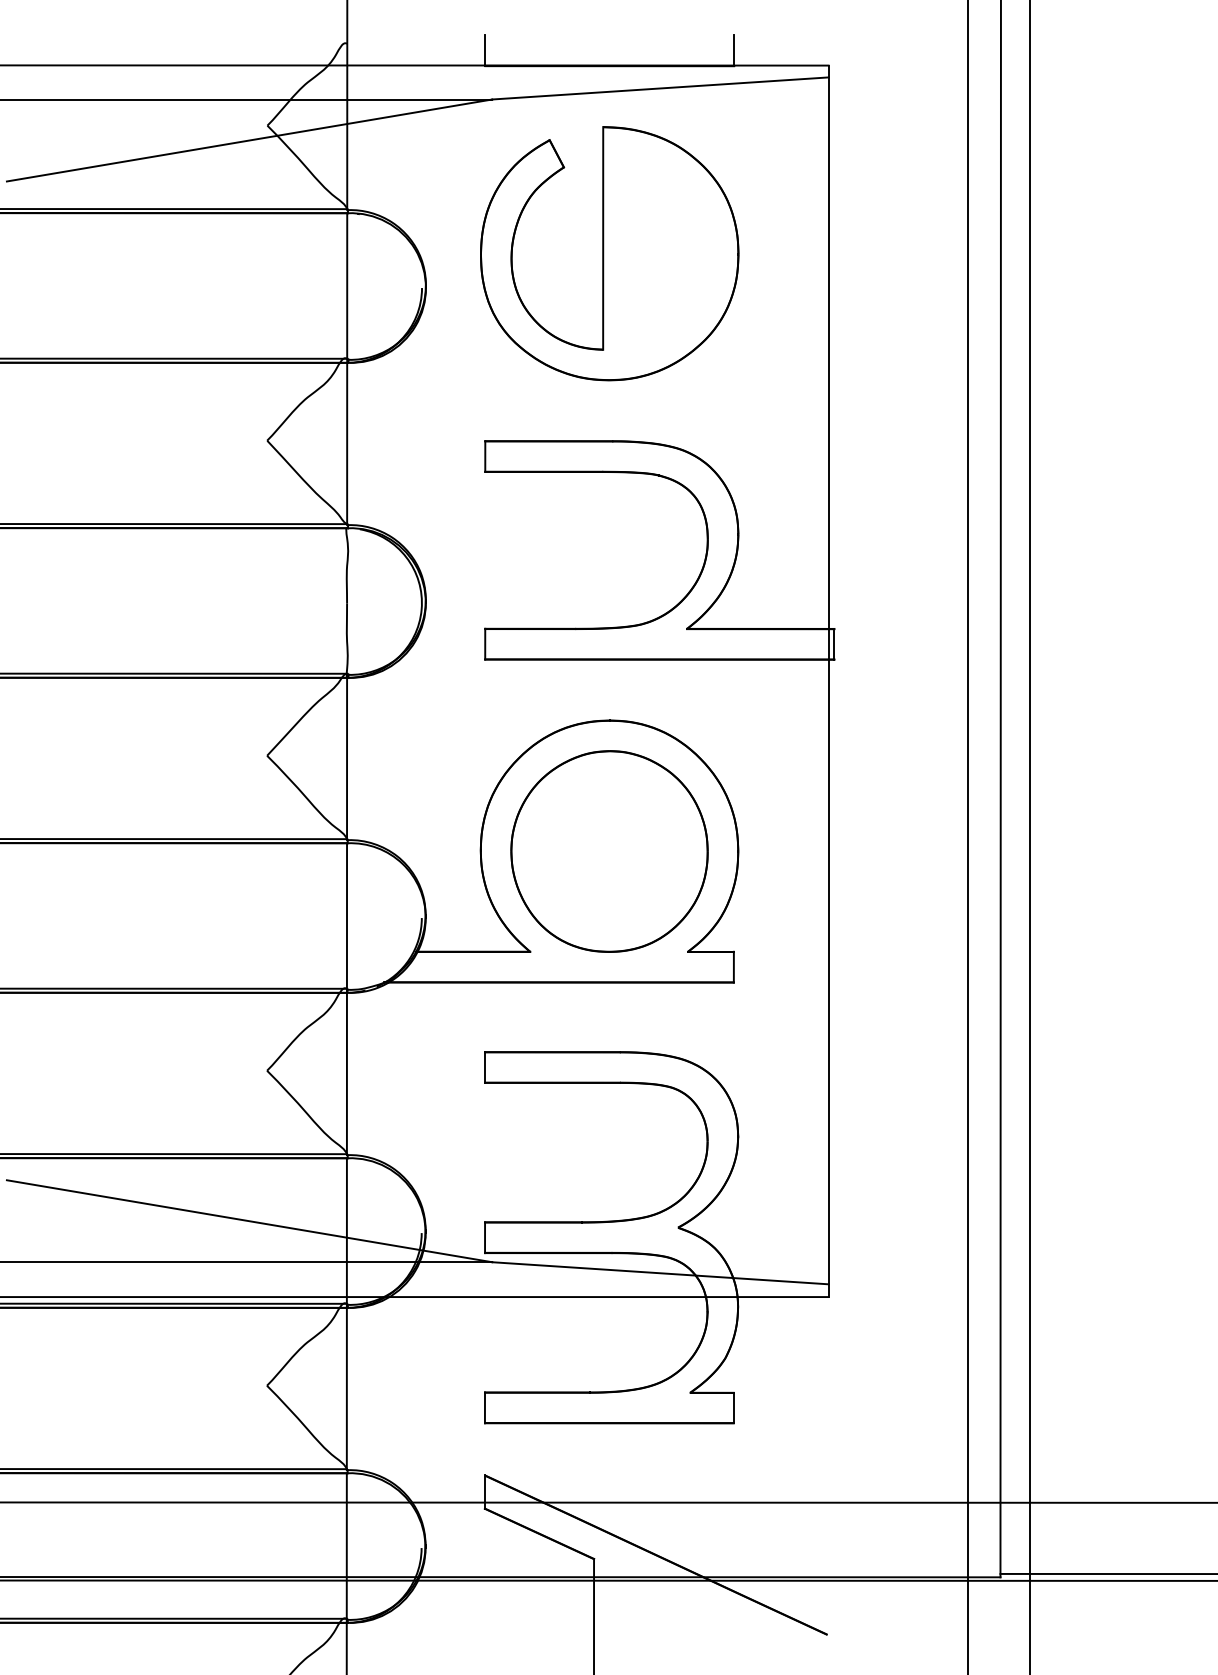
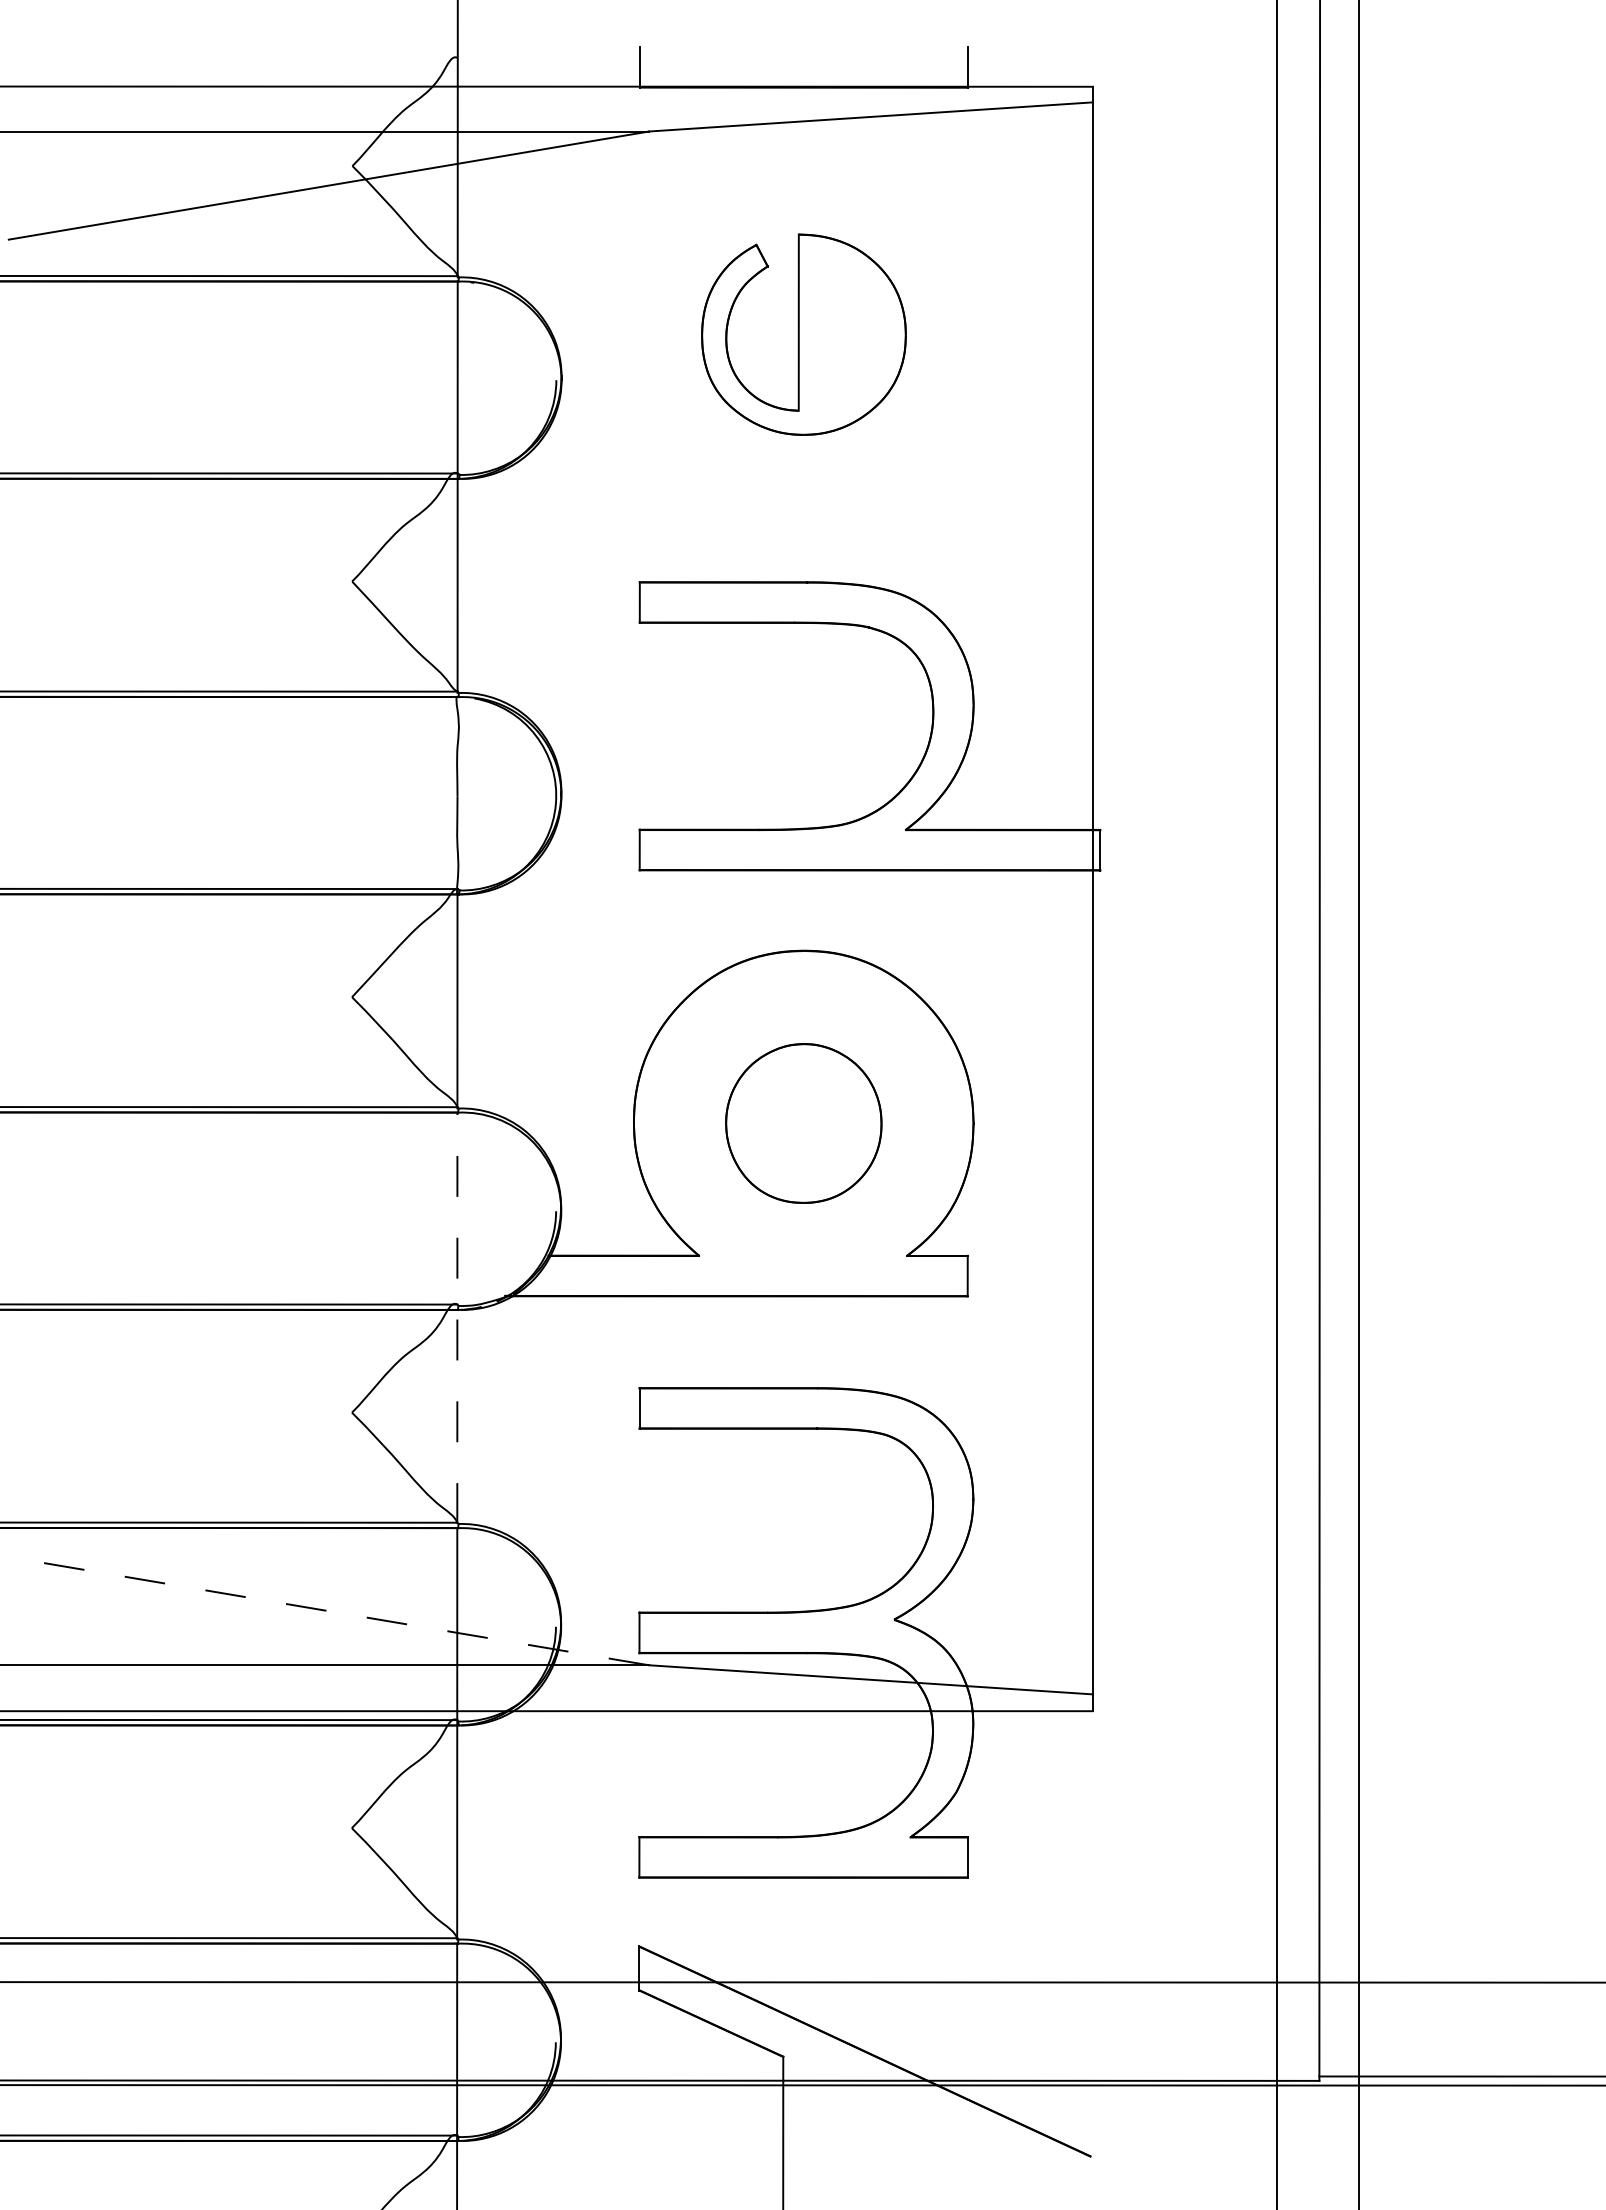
part: (609, 253) -> (803, 334), size x0.6
part: (609, 851) -> (803, 1123), size x0.6
line: (347, 999) -> (457, 1318), solid -> dashed
line: (249, 1221) -> (328, 1611), solid -> dashed

